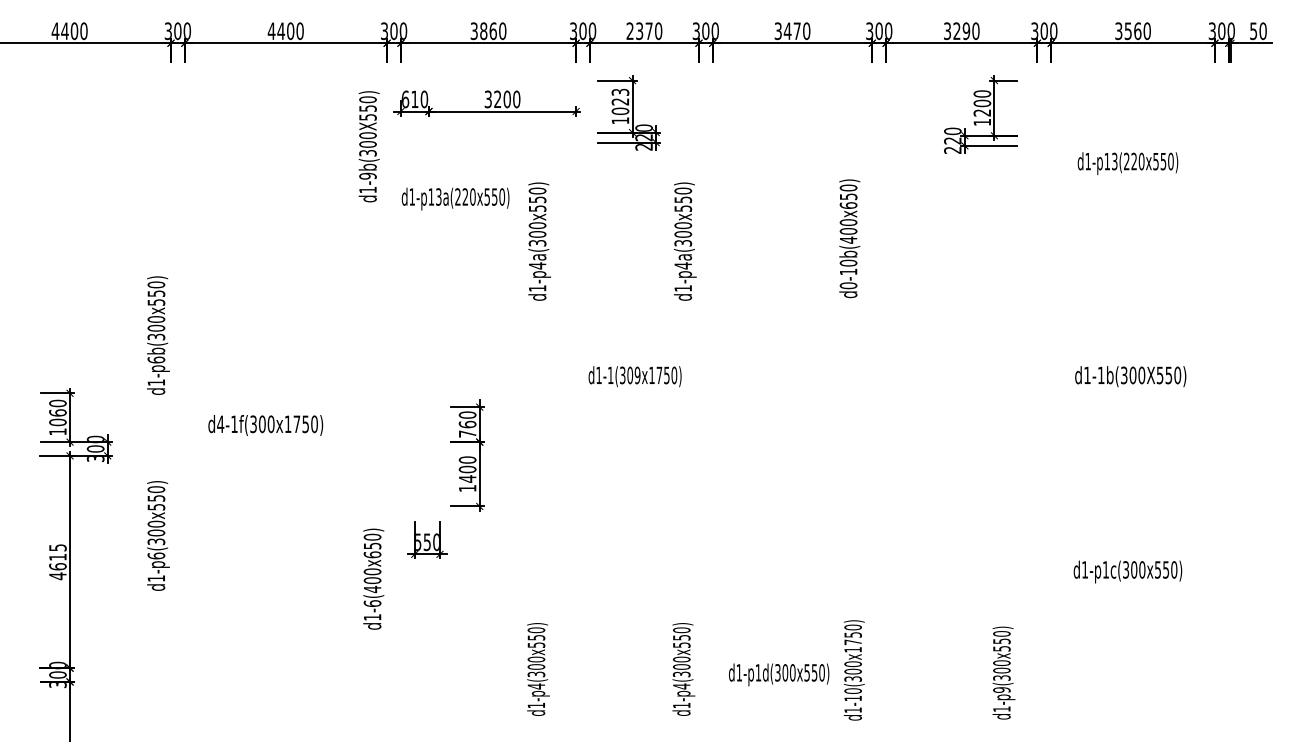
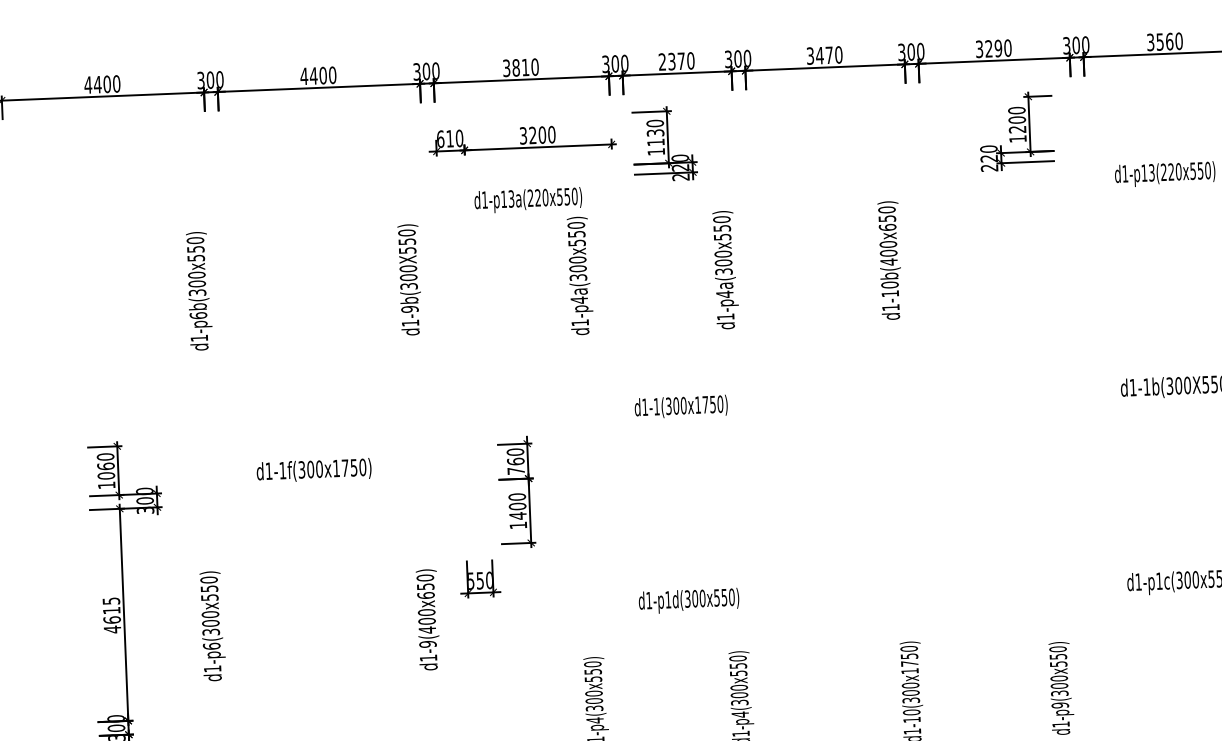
text: (492, 31) -> (524, 67), 3860 -> 3810
text: (620, 101) -> (655, 132), 1023 -> 1130
text: (368, 146) -> (409, 279), moved
text: (455, 198) -> (528, 199), moved
text: (848, 285) -> (890, 307), d0-10b(400x650) -> d1-10b(400x650)
text: (158, 335) -> (199, 291), moved
text: (637, 375) -> (683, 405), d1-1(309x1750) -> d1-1(300x1750)
text: (220, 423) -> (268, 470), d4-1f(300x1750) -> d1-1f(300x1750)
text: (158, 535) -> (213, 625), moved
text: (372, 603) -> (427, 644), d1-6(400x650) -> d1-9(400x650)
text: (779, 674) -> (689, 600), moved

